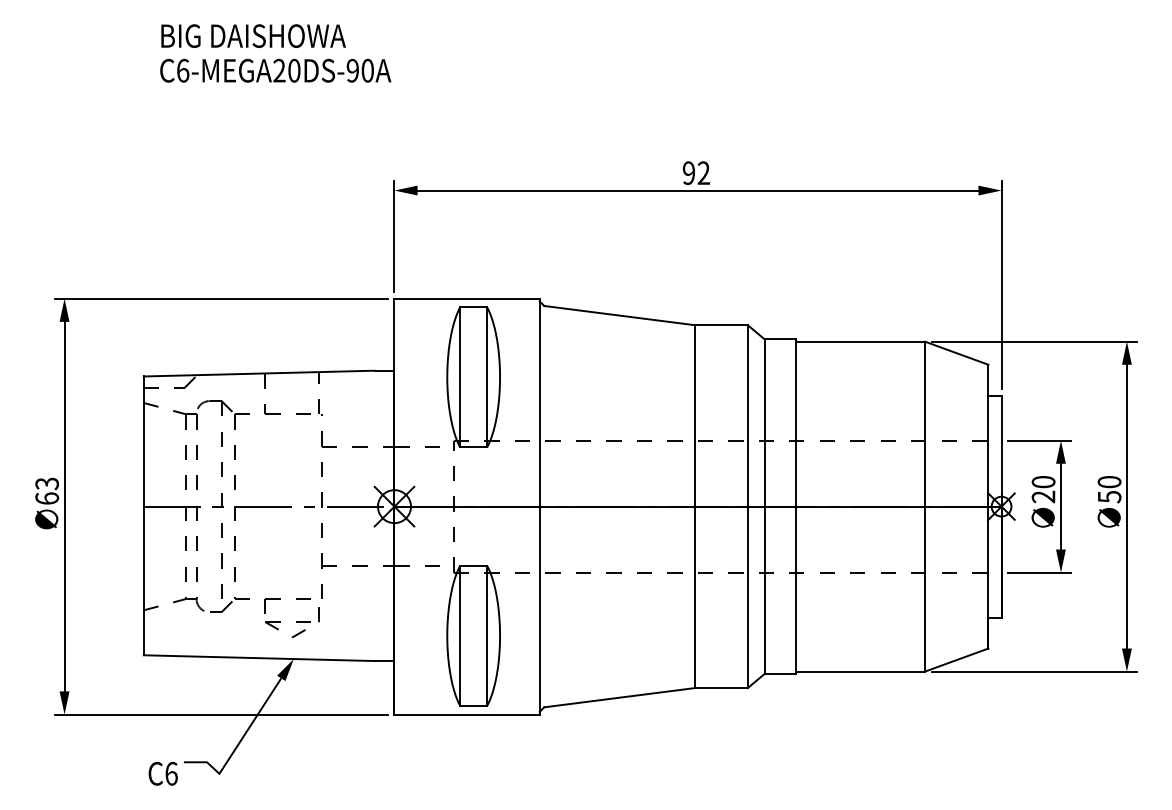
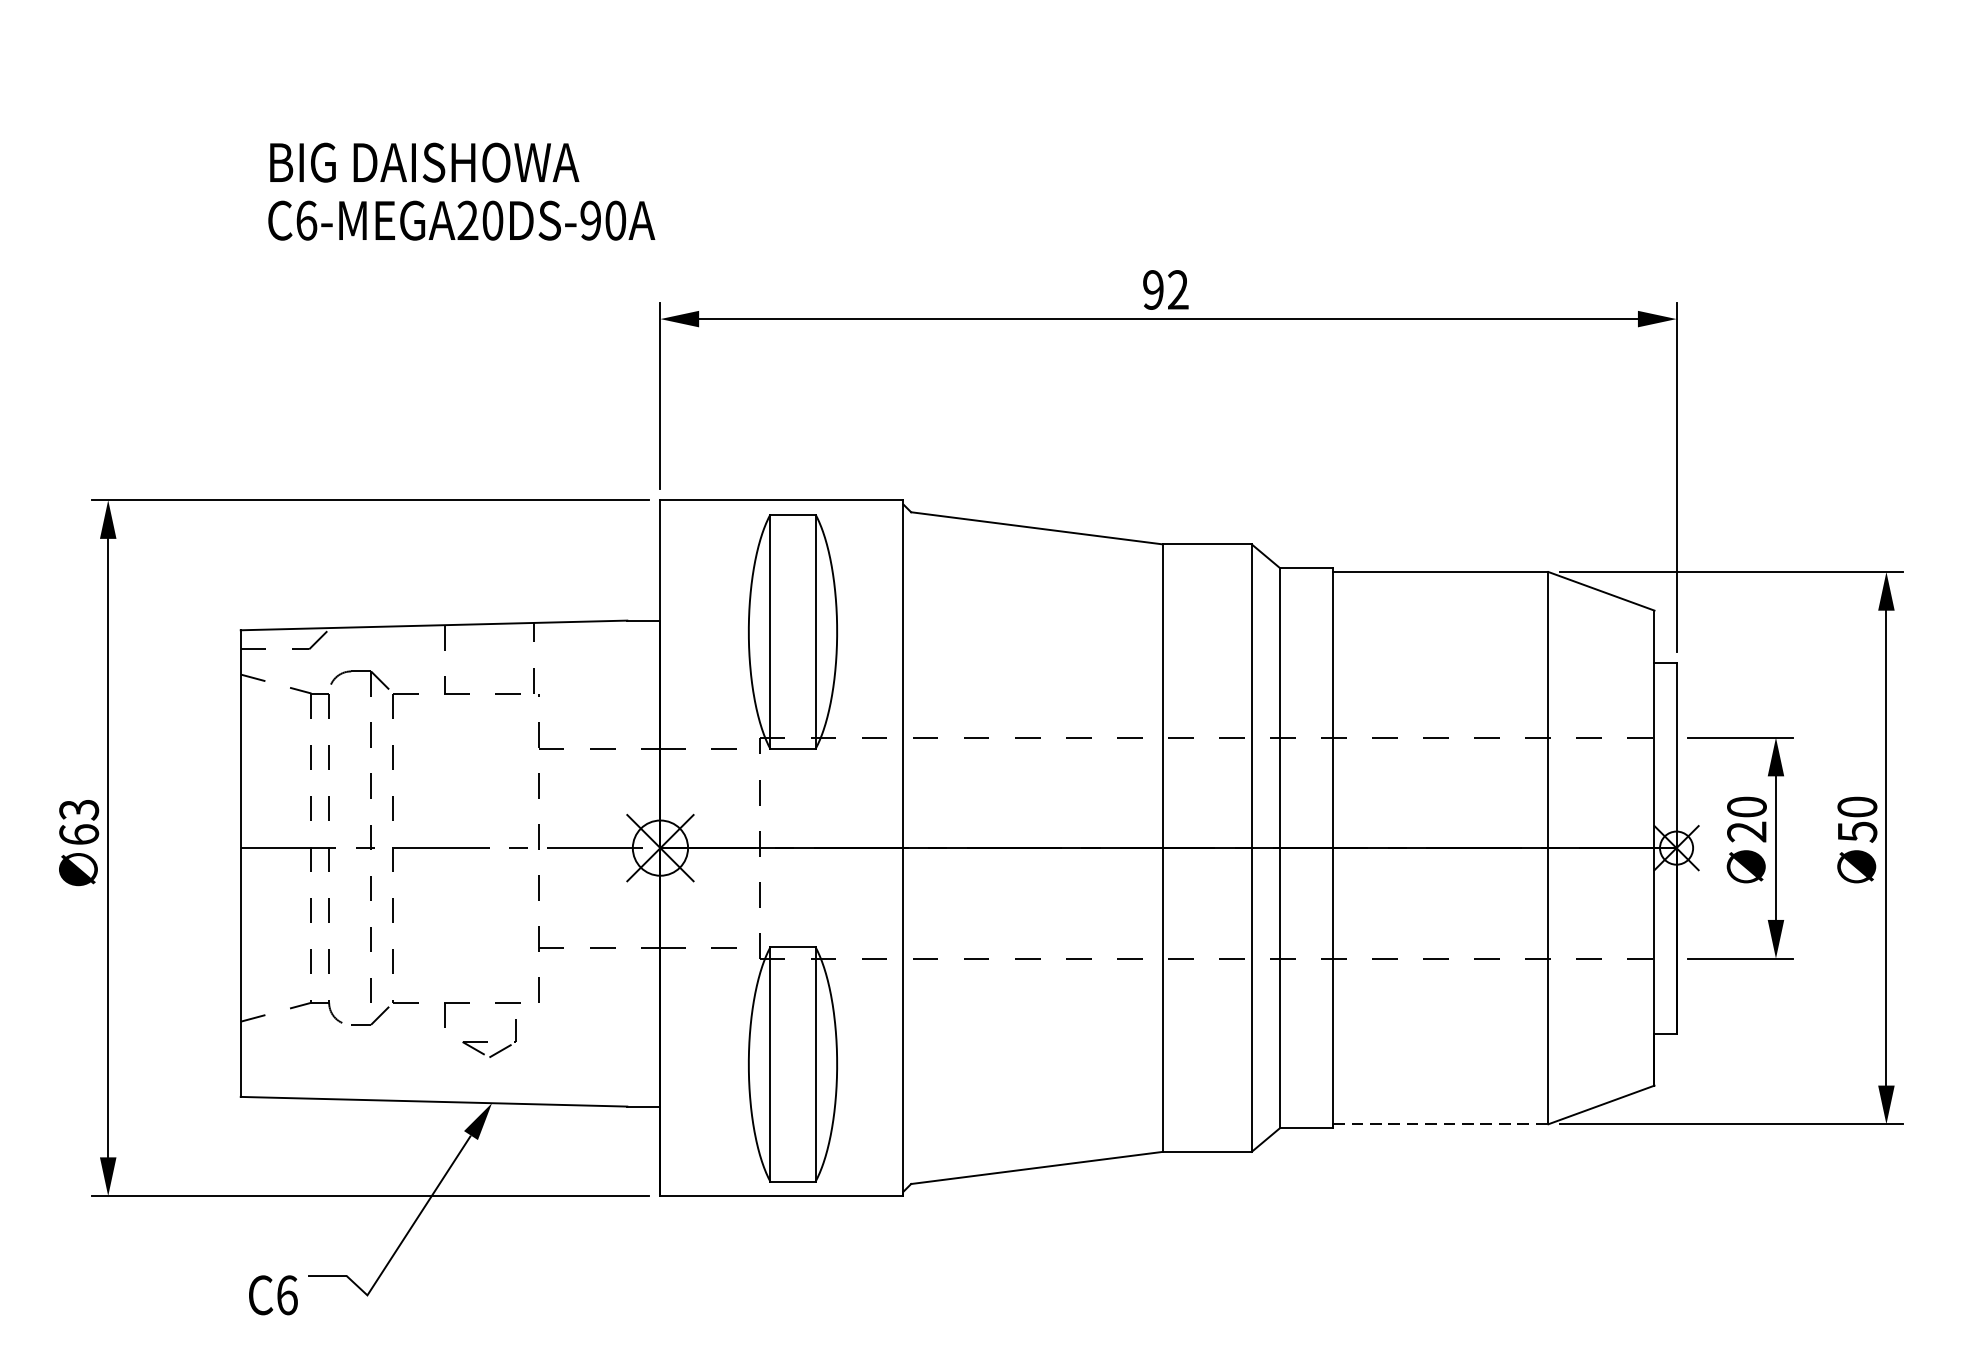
text: (275, 53) -> (461, 191), moved
part: (292, 622) -> (489, 1042), size x0.6
line: (861, 671) -> (1442, 1124), solid -> dashed

